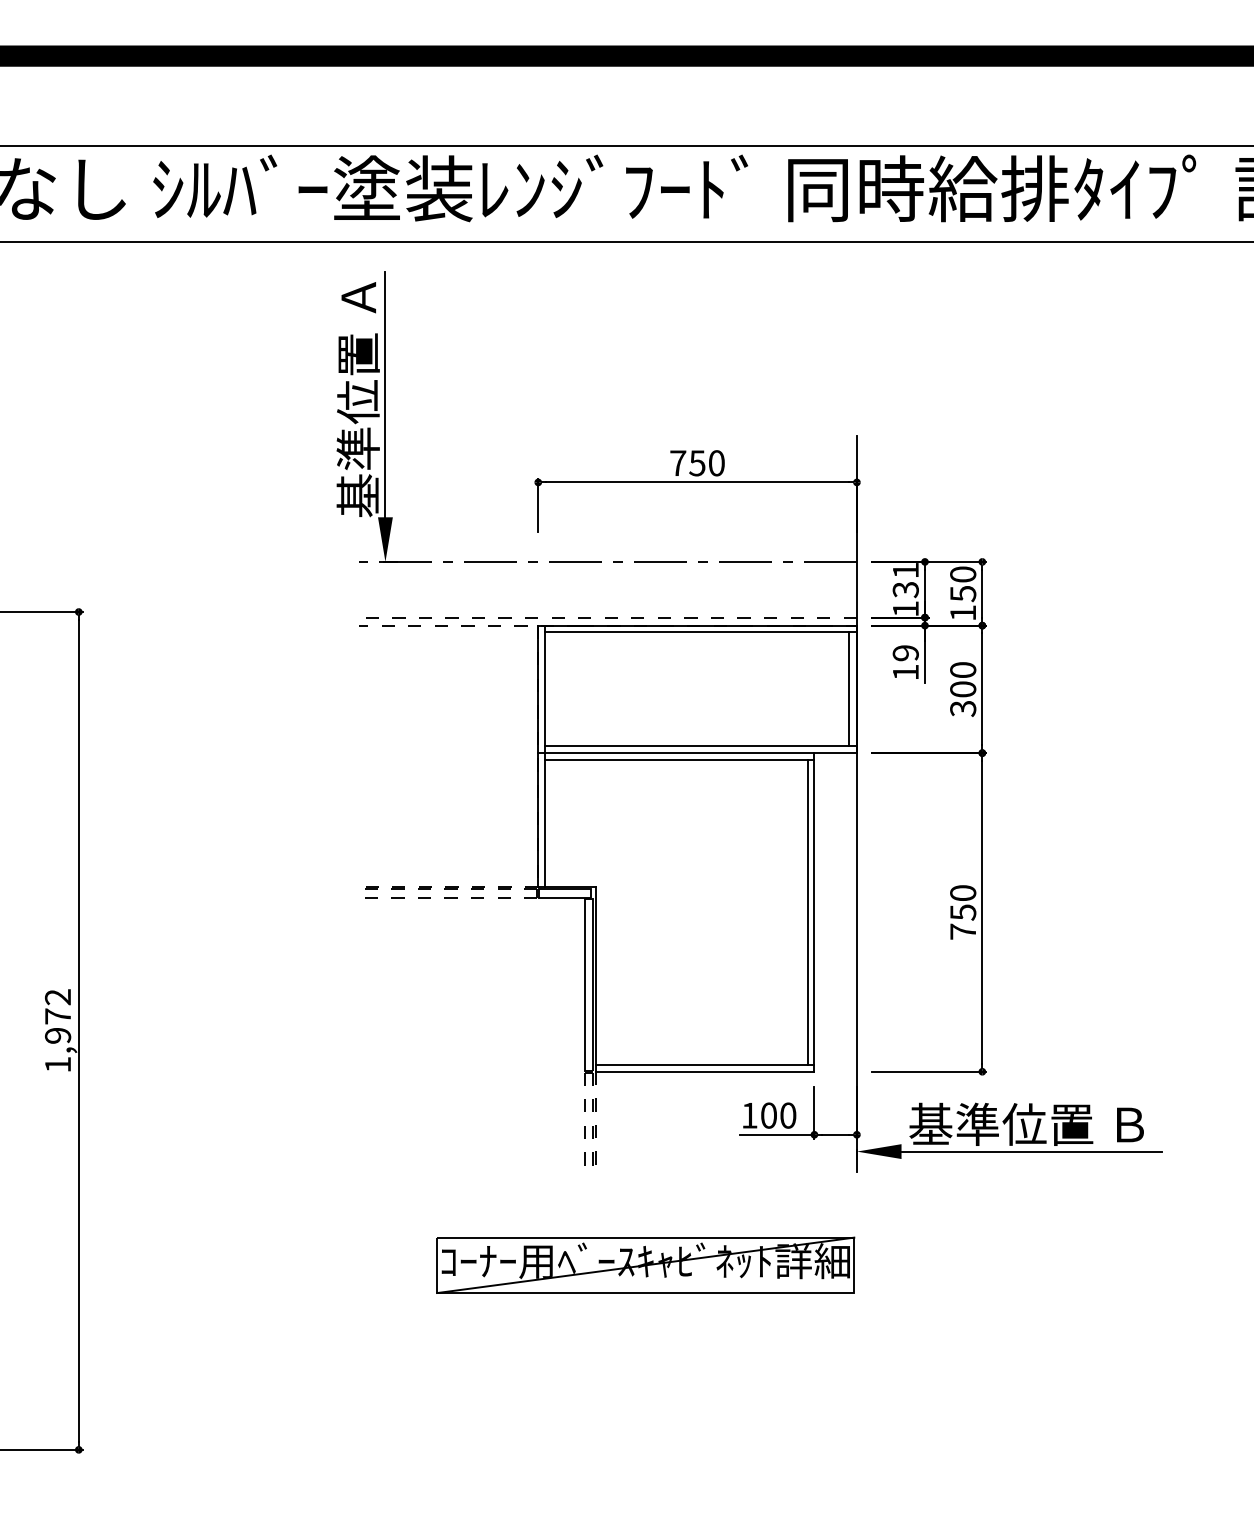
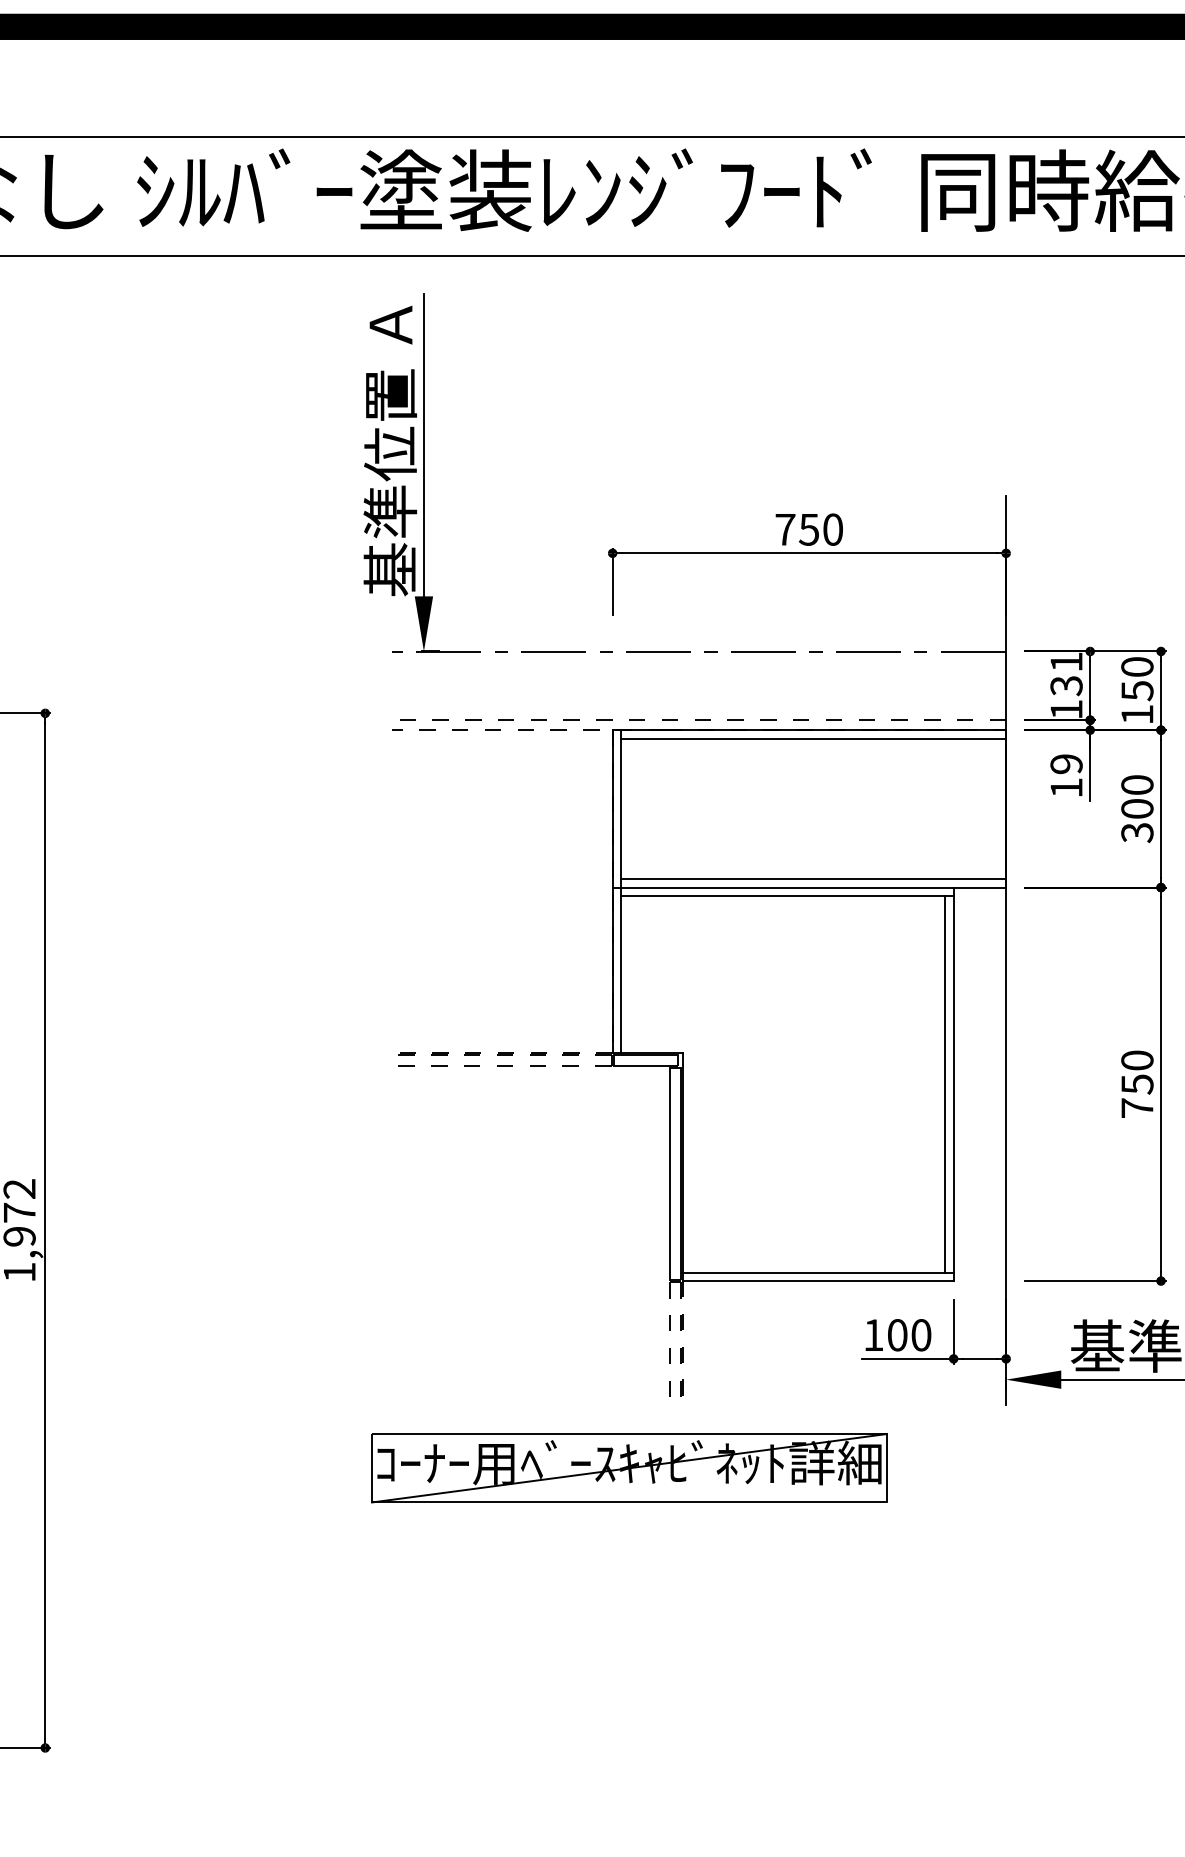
line: (849, 689) -> (997, 809), removed
part: (645, 1264) -> (629, 1467), moved

